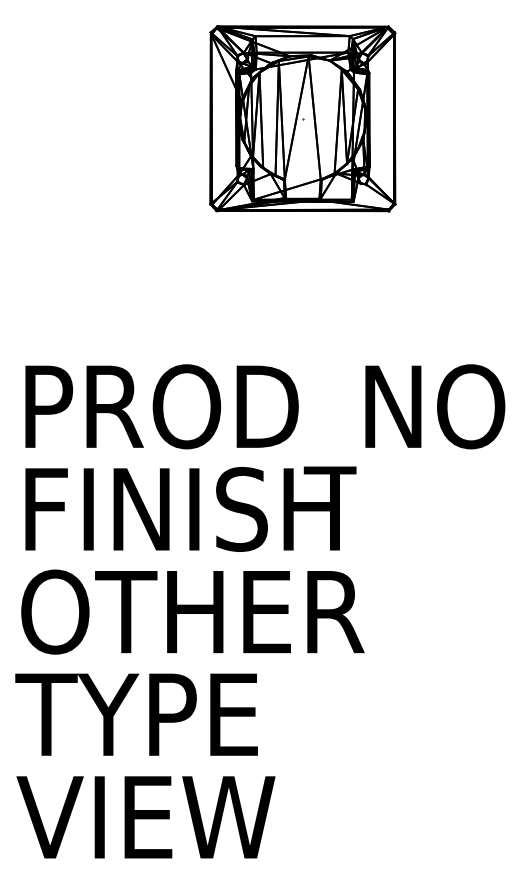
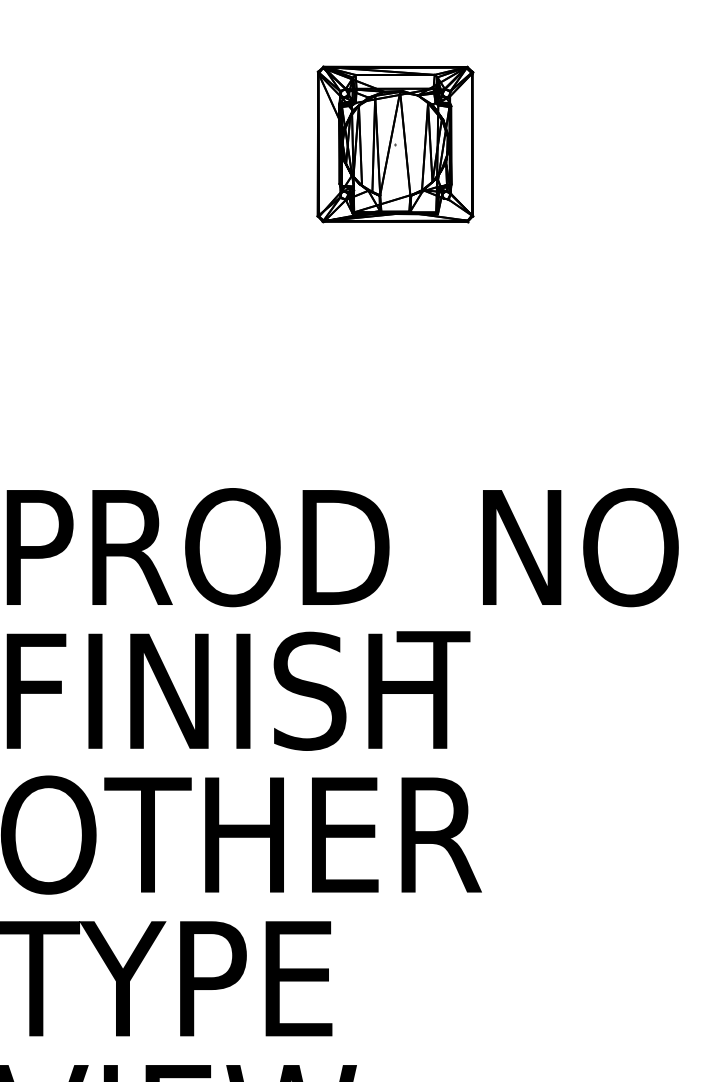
part: (302, 118) -> (394, 143), size x0.6

